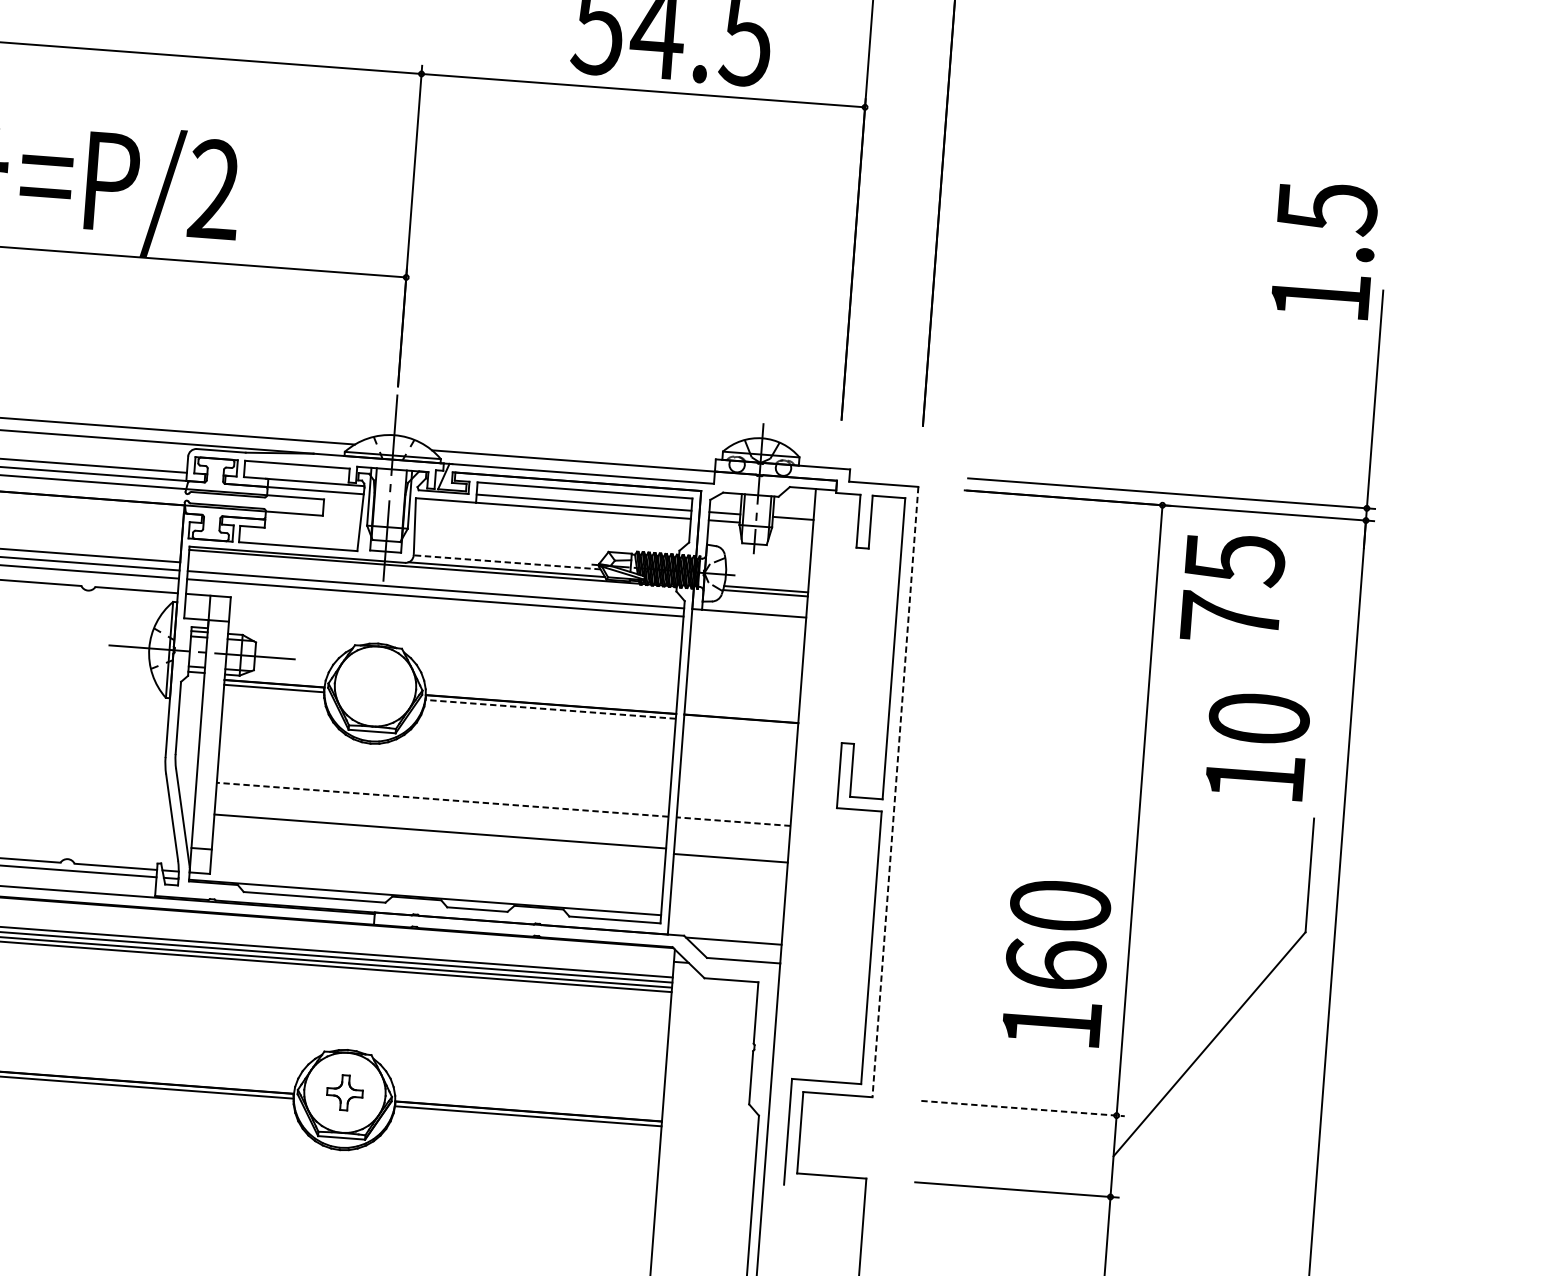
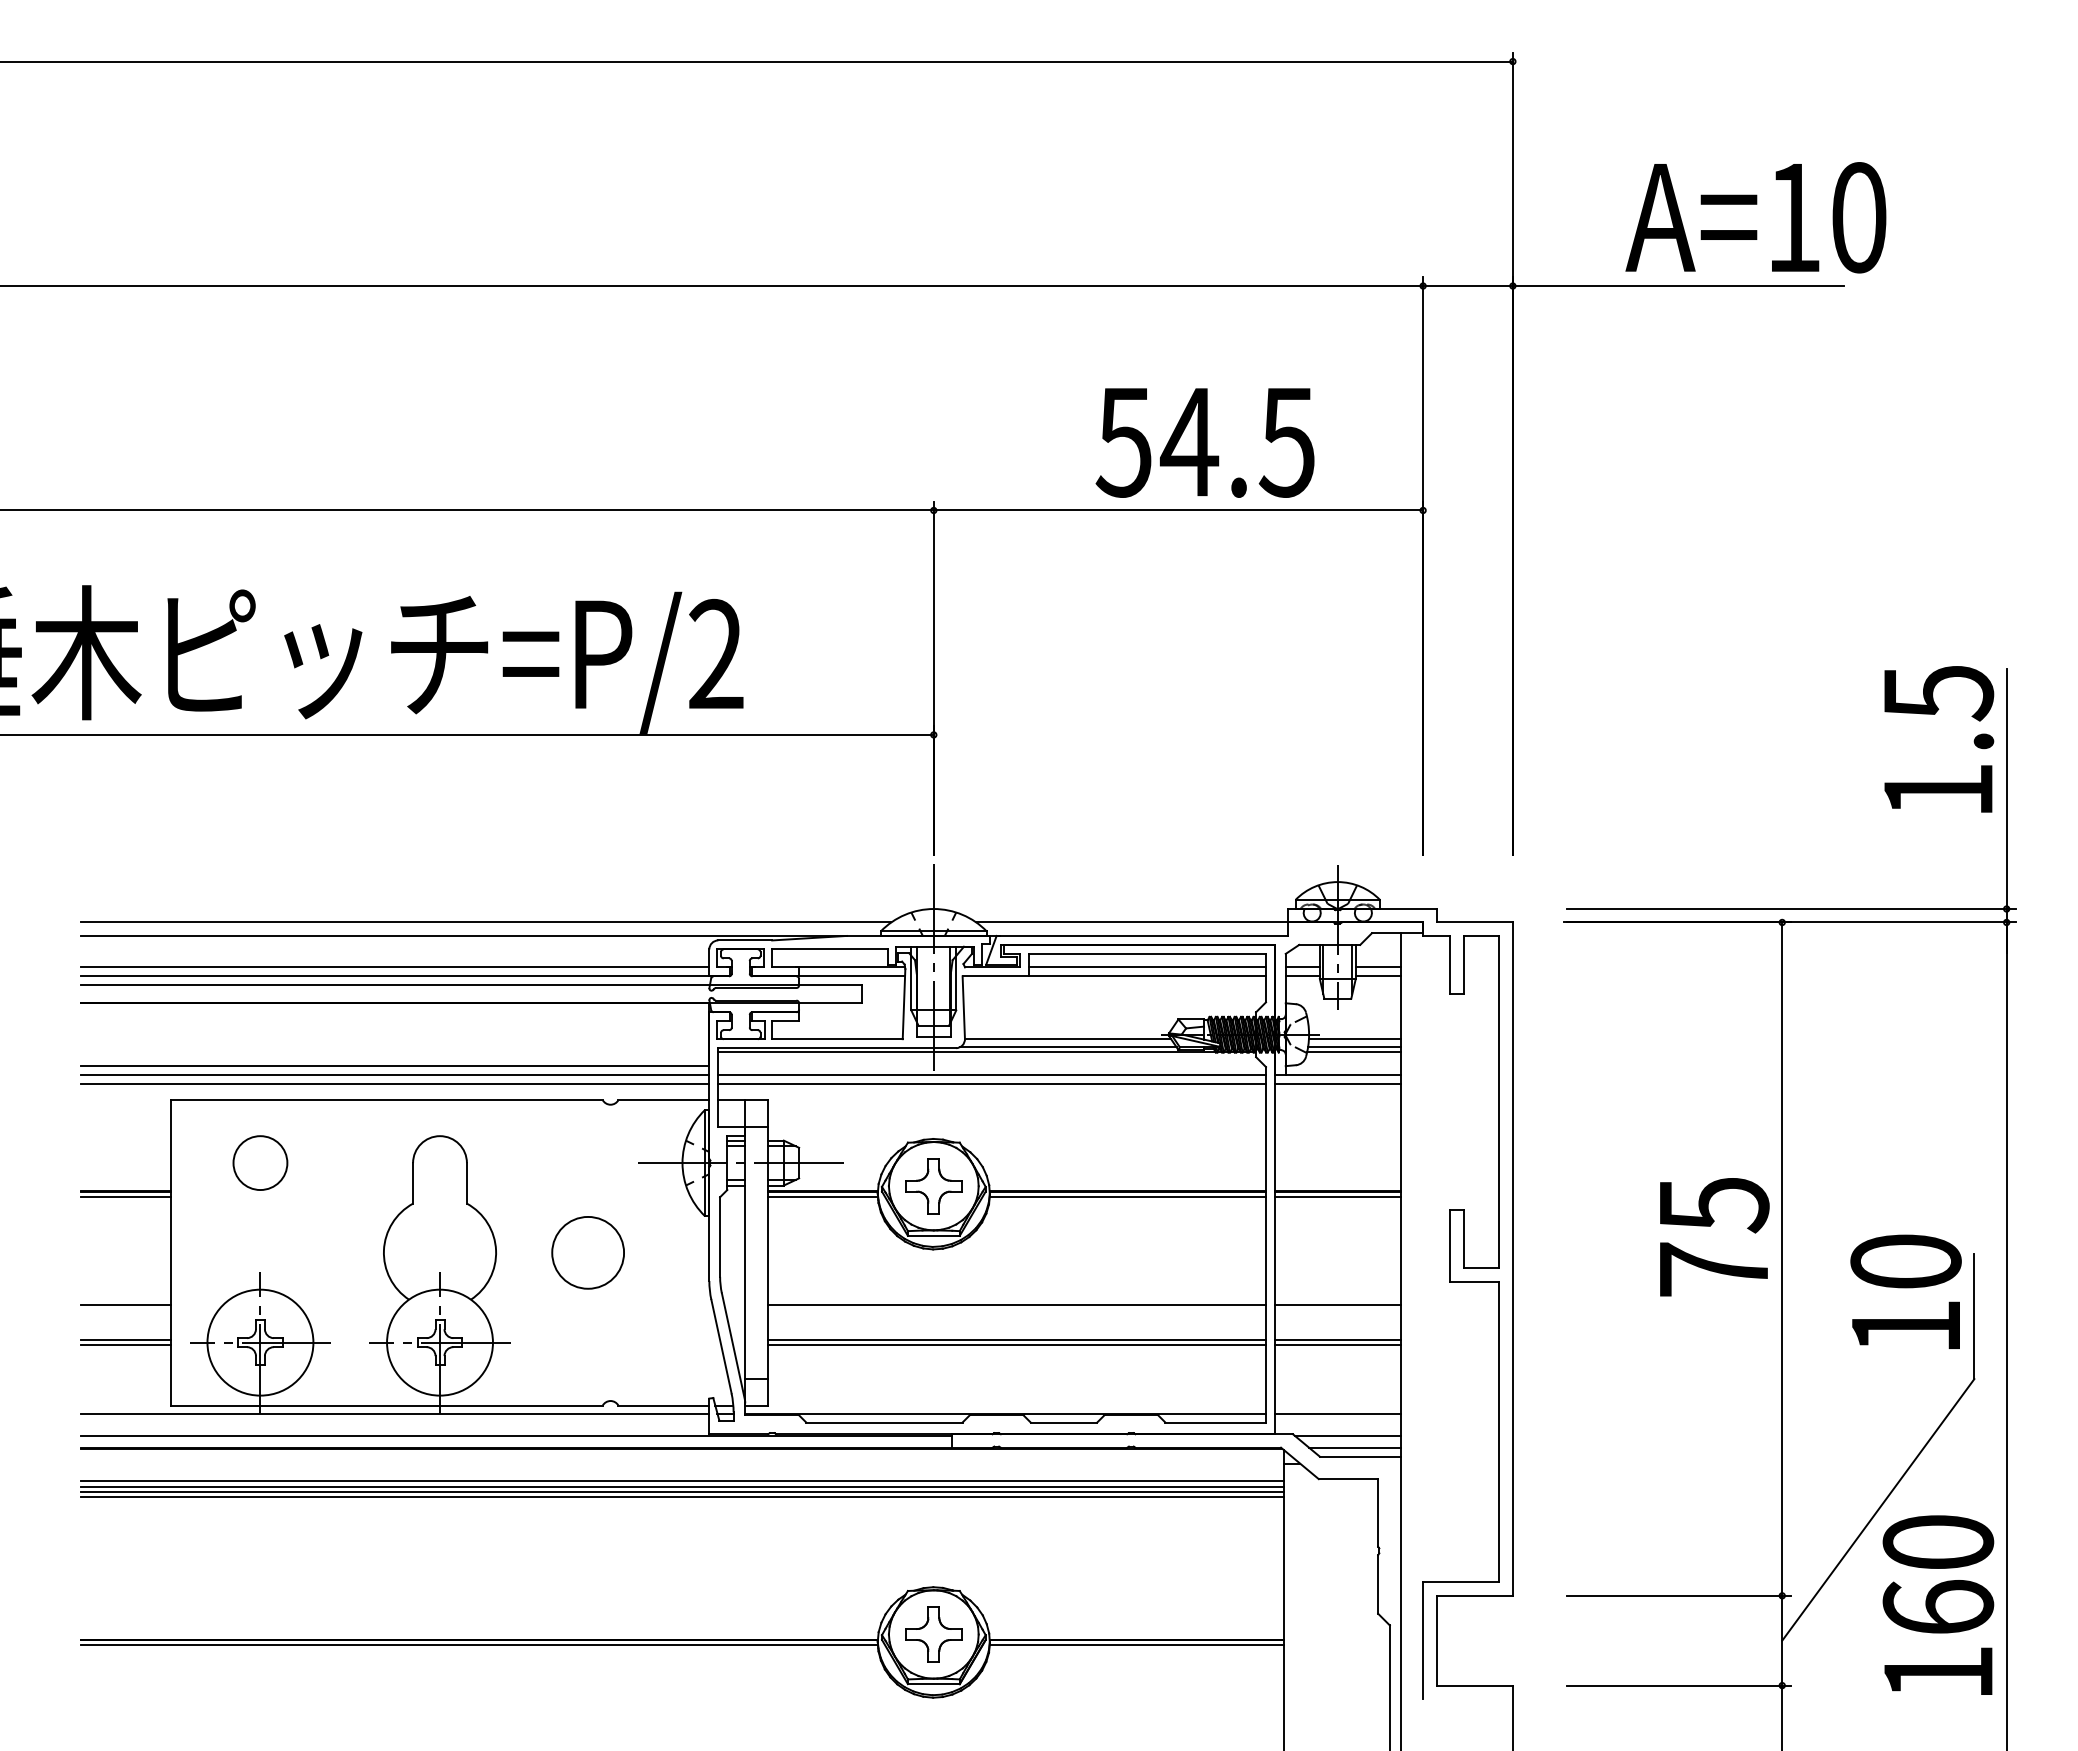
text: (1325, 250) -> (1939, 739), moved
line: (791, 526) -> (1377, 976), added
line: (506, 562) -> (1067, 1039), dashed -> solid
line: (766, 582) -> (1354, 1039), added
text: (1233, 588) -> (1714, 1237), moved
line: (748, 621) -> (1337, 1084), added
part: (375, 686) -> (933, 1186), added
line: (550, 709) -> (1127, 1196), dashed -> solid
circle: (57, 722) -> (587, 1252), added
line: (740, 723) -> (1337, 1196), added
text: (1256, 745) -> (1905, 1291), moved
line: (895, 792) -> (1512, 1259), dashed -> solid
line: (442, 799) -> (1016, 1304), dashed -> solid
line: (733, 821) -> (1337, 1304), dashed -> solid
line: (439, 836) -> (1016, 1345), added
line: (730, 852) -> (1337, 1339), added
line: (725, 920) -> (1337, 1413), added
line: (739, 951) -> (1354, 1447), added
text: (1056, 962) -> (1938, 1604), moved
part: (344, 1092) -> (933, 1634), size x1.43
line: (1023, 1108) -> (1679, 1595), dashed -> solid

